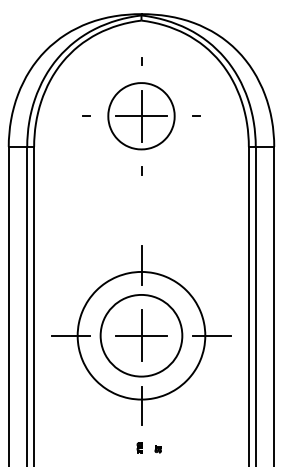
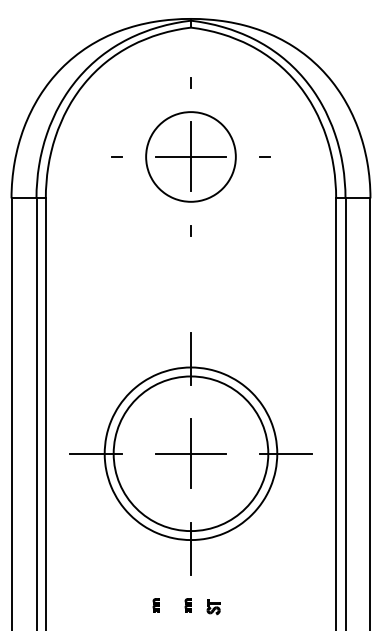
circle: (141, 335) -> (190, 453), size x1.4
part: (115, 447) -> (155, 605), added
part: (158, 449) -> (213, 607), size x1.6

